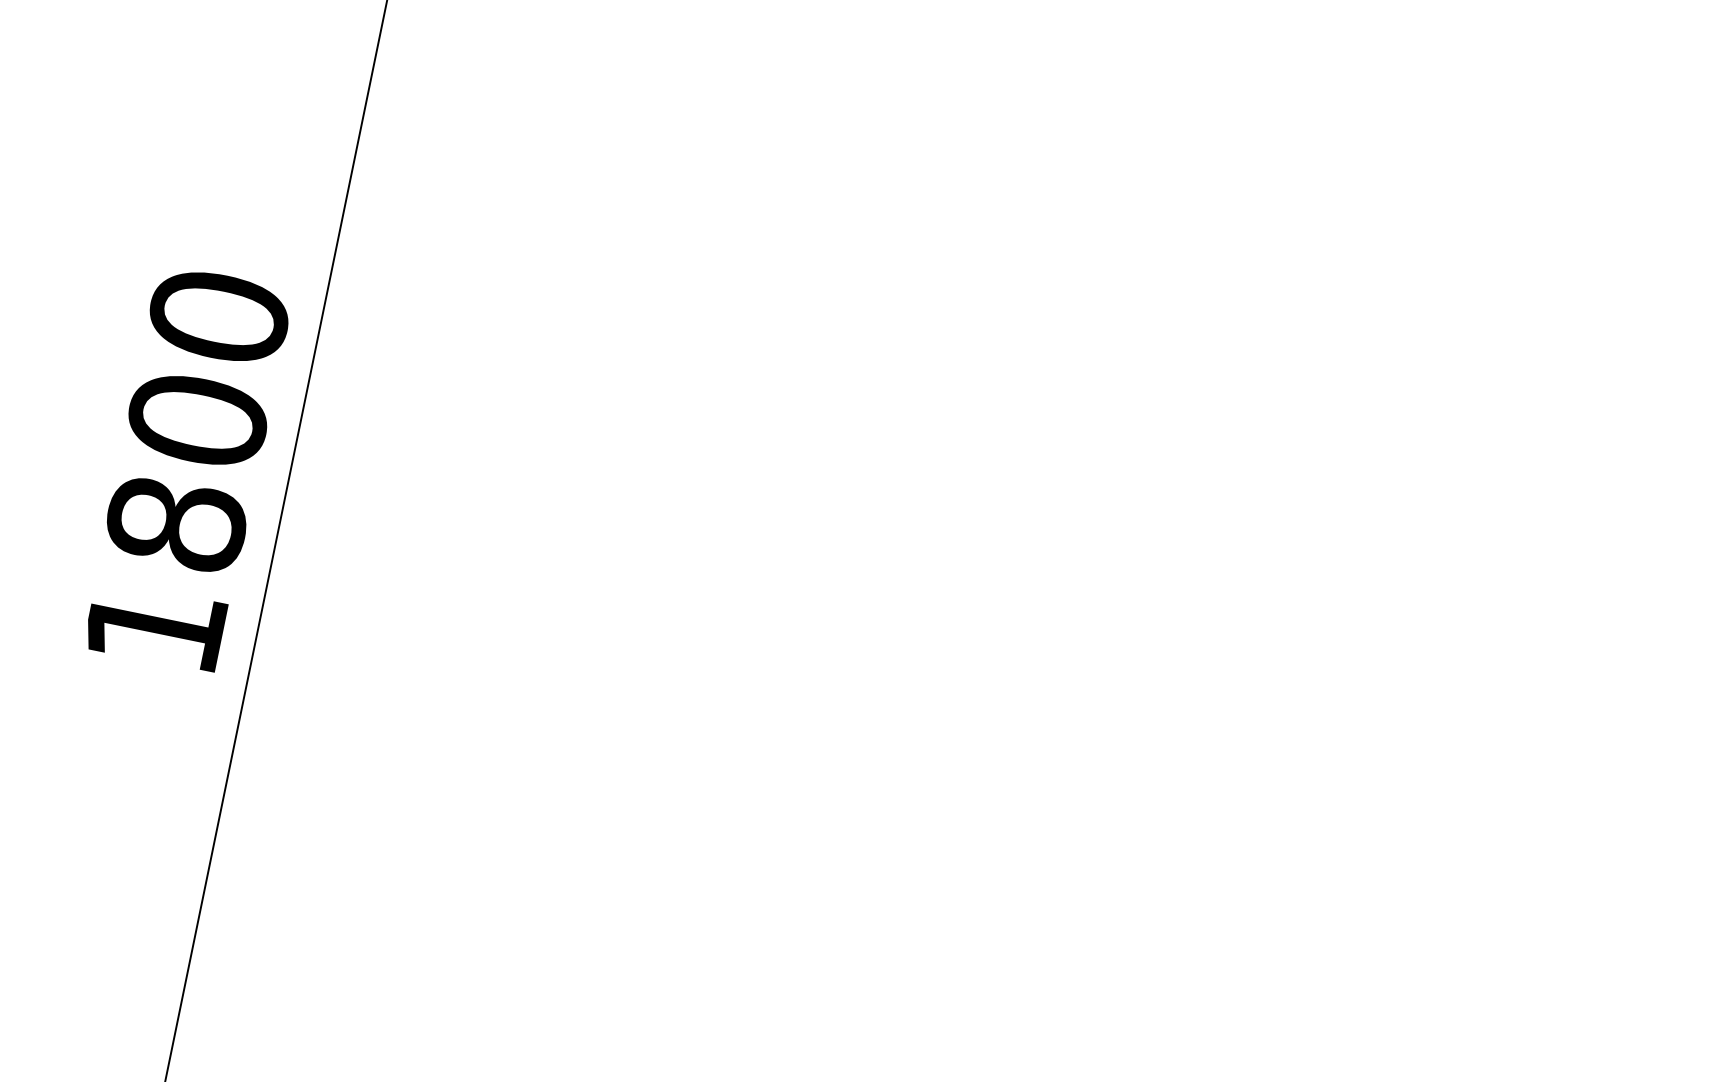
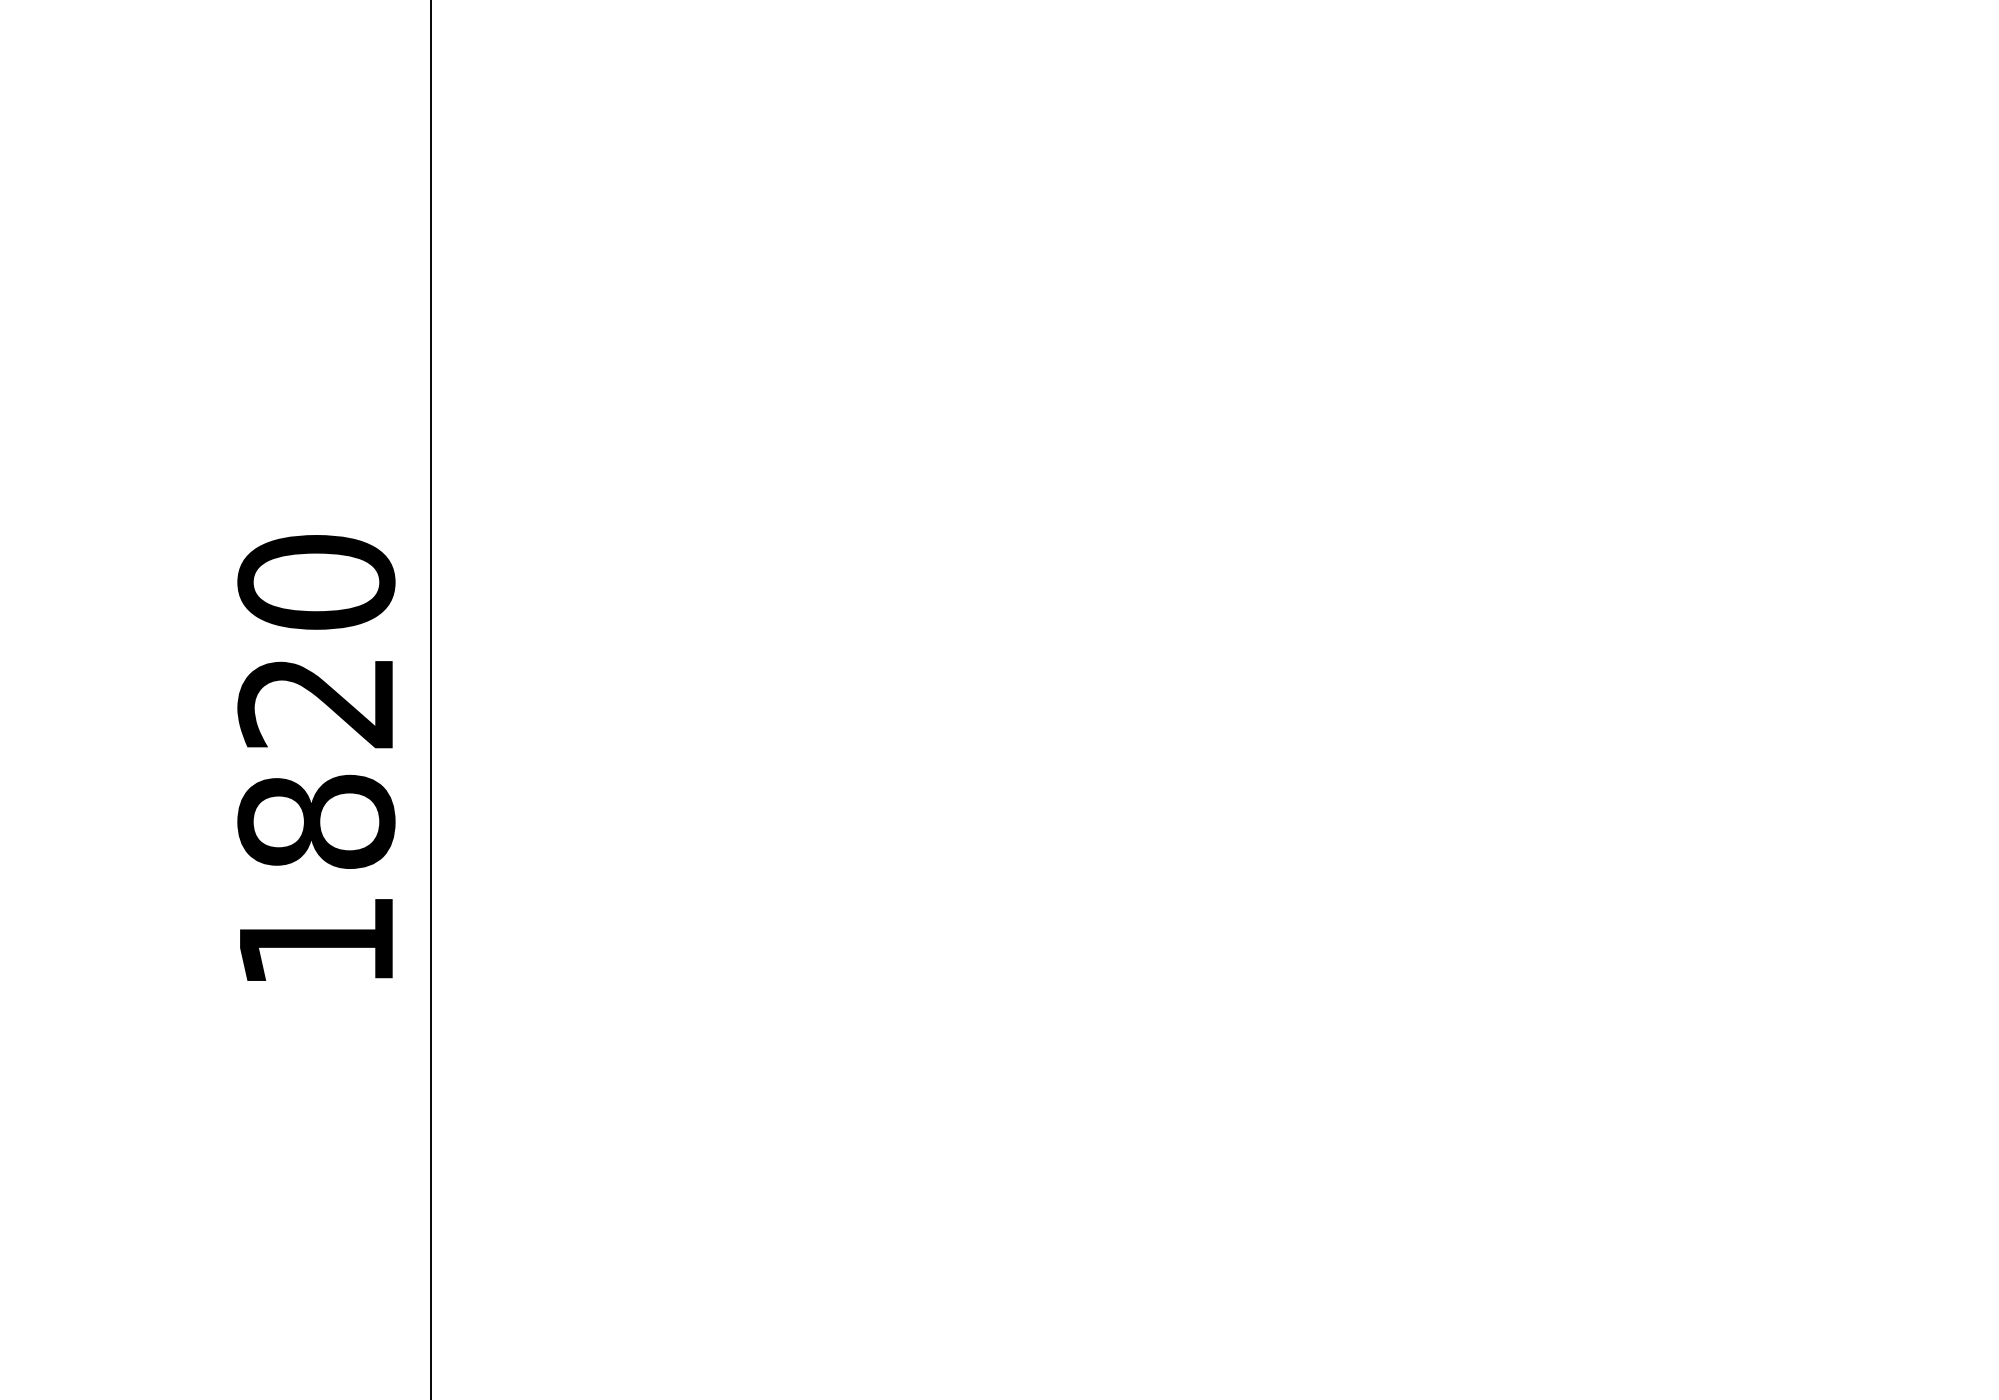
text: (197, 419) -> (316, 701), 1800 -> 1820

